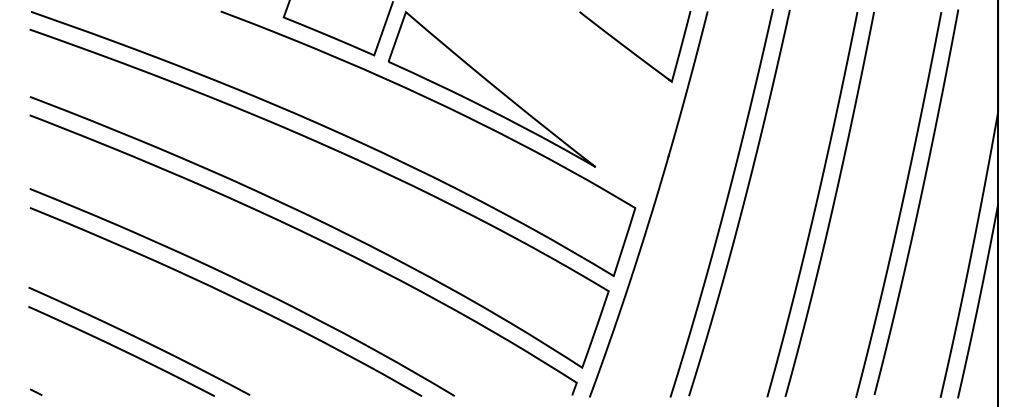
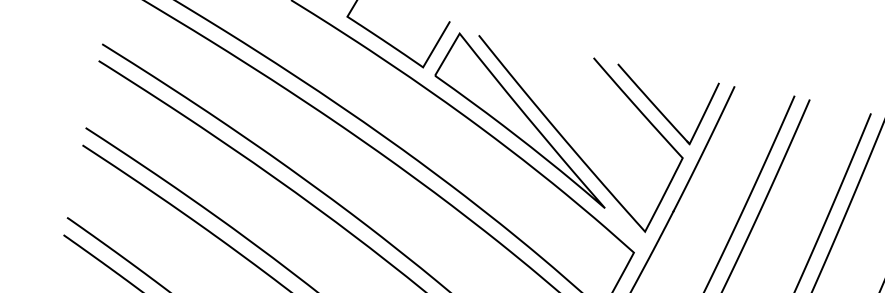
curve: (540, 102) -> (566, 139), added

